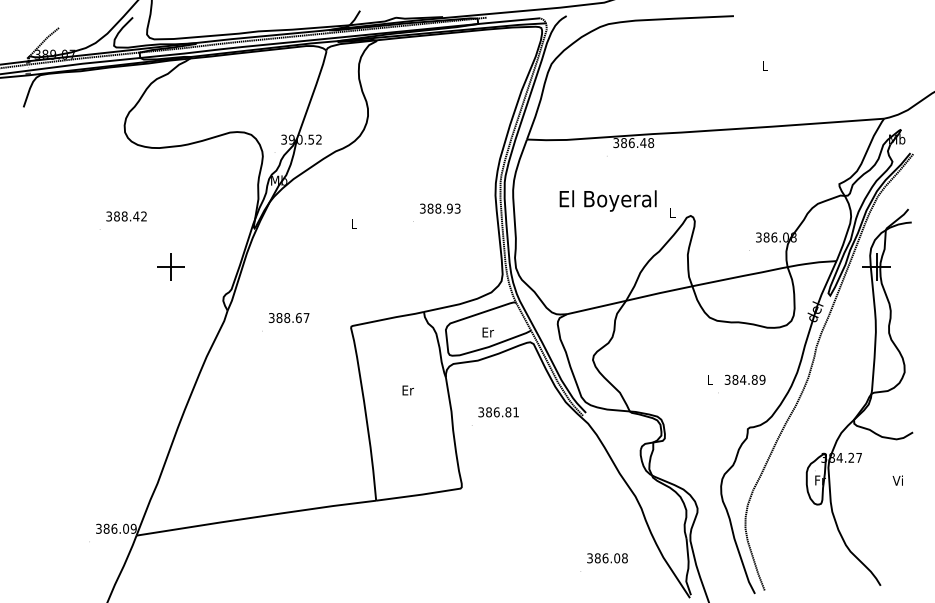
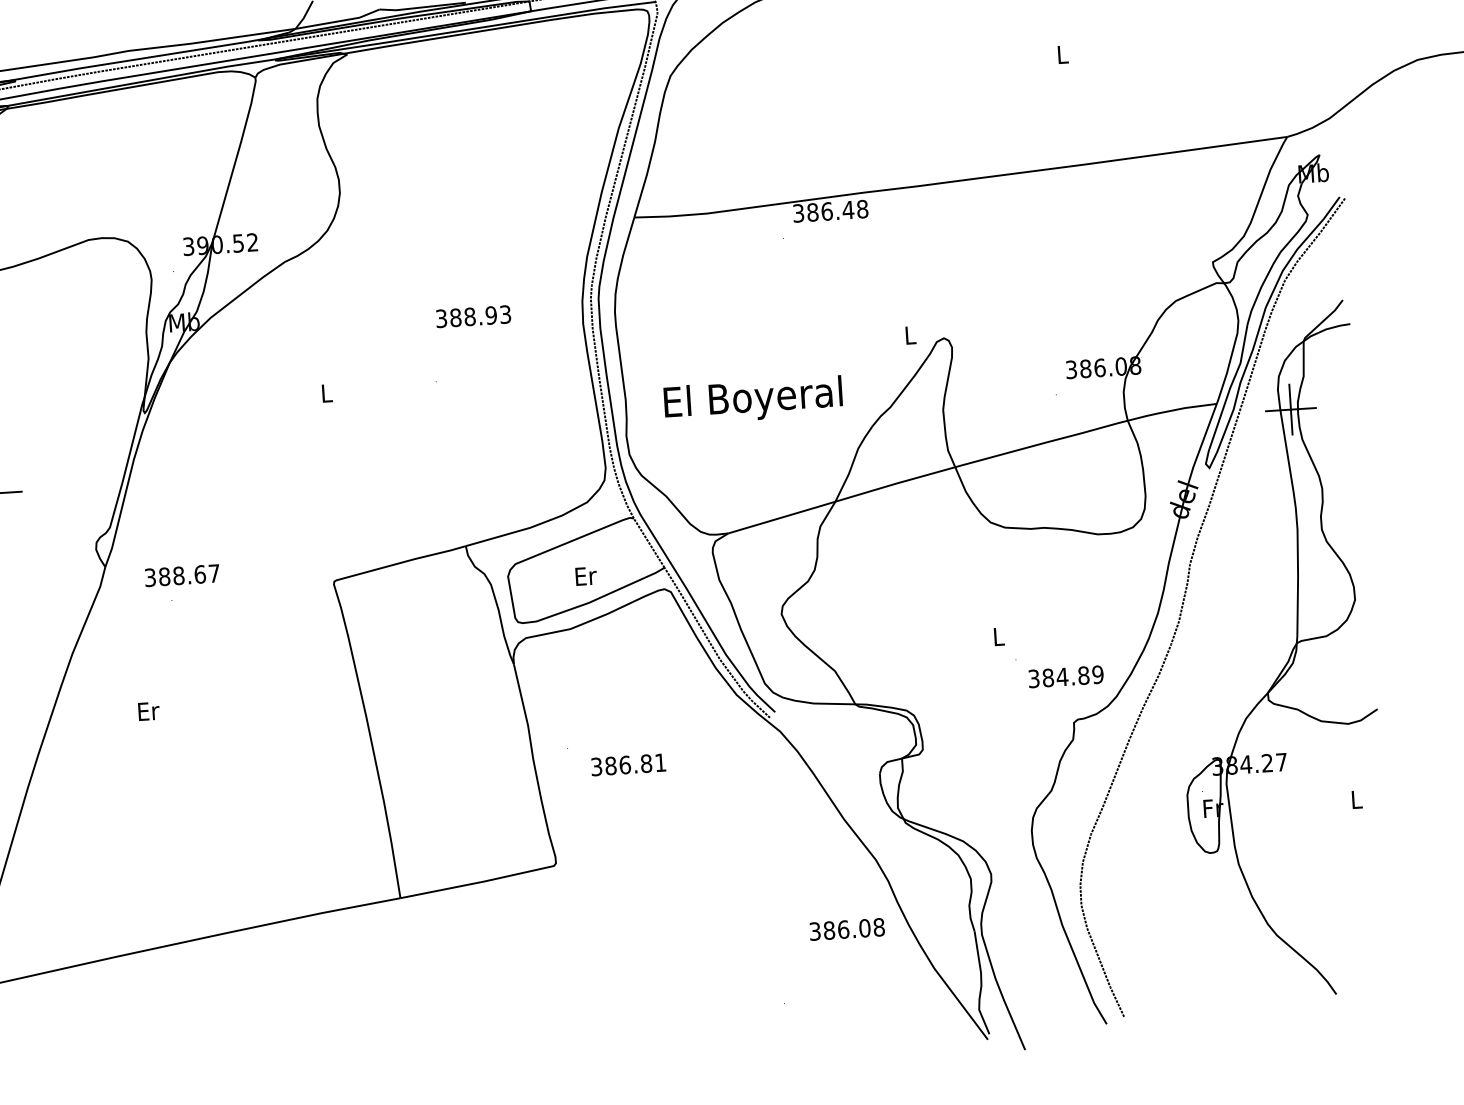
text: (607, 200) -> (752, 399), moved
text: (440, 208) -> (473, 316), moved
text: (288, 317) -> (181, 574), moved
text: (744, 379) -> (1064, 676), moved
text: (407, 390) -> (147, 711), moved
text: (498, 412) -> (628, 765), moved
text: (897, 480) -> (1354, 799), Vi -> L
text: (607, 558) -> (847, 929), moved

